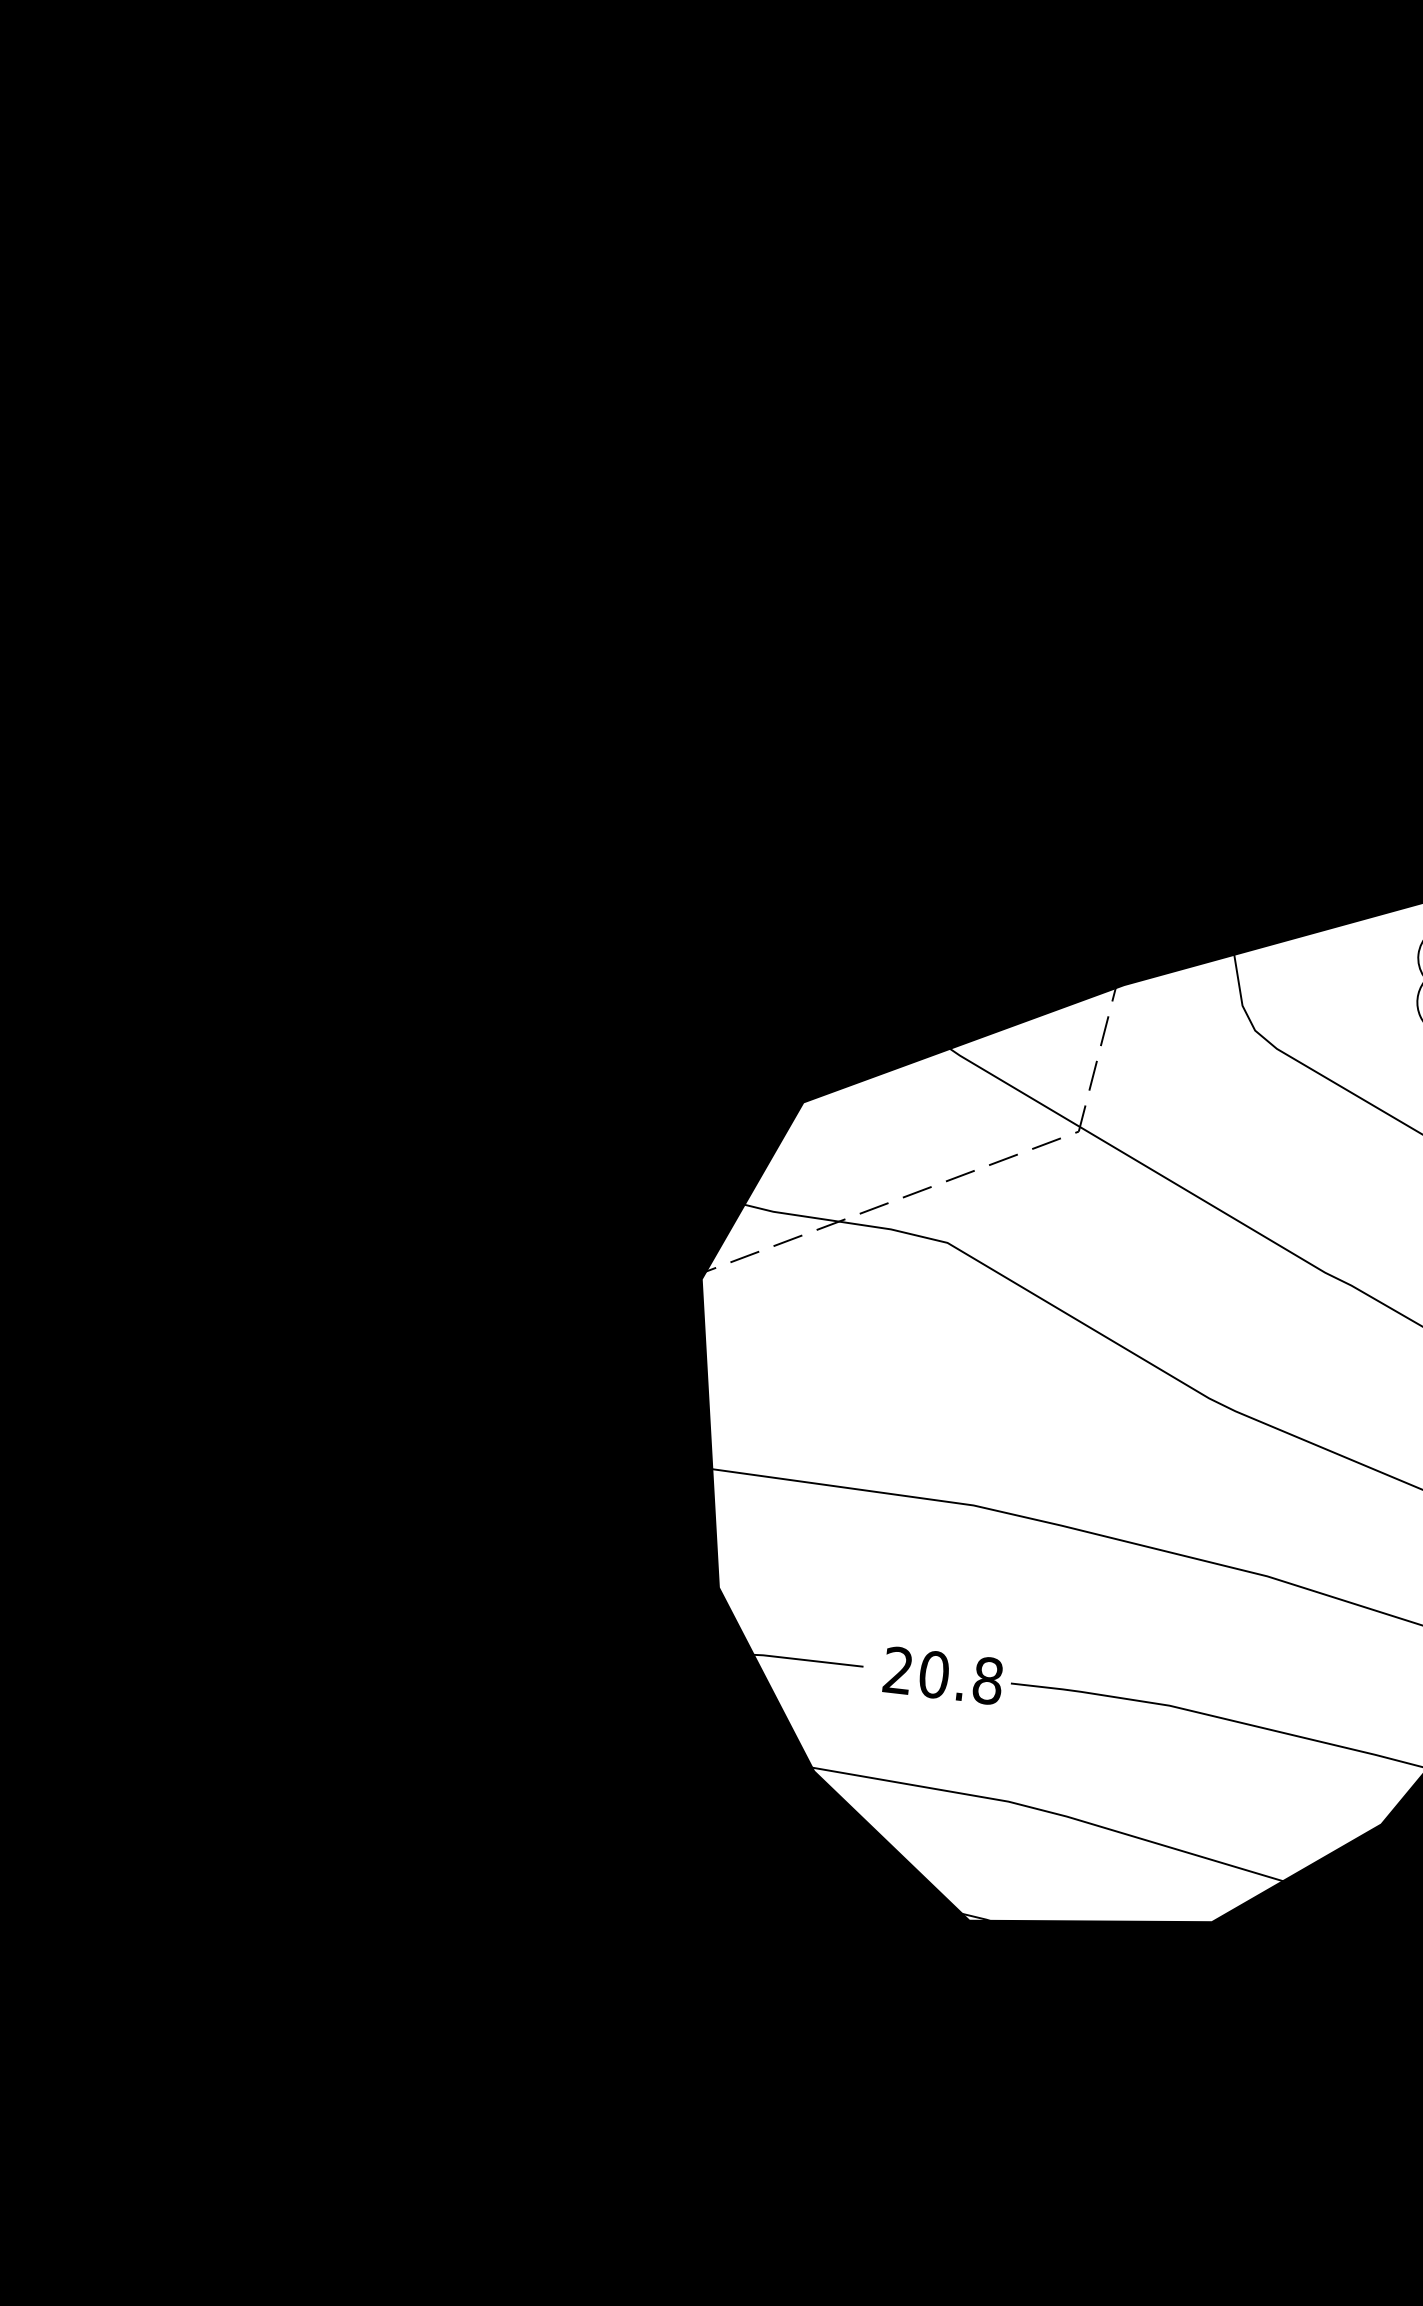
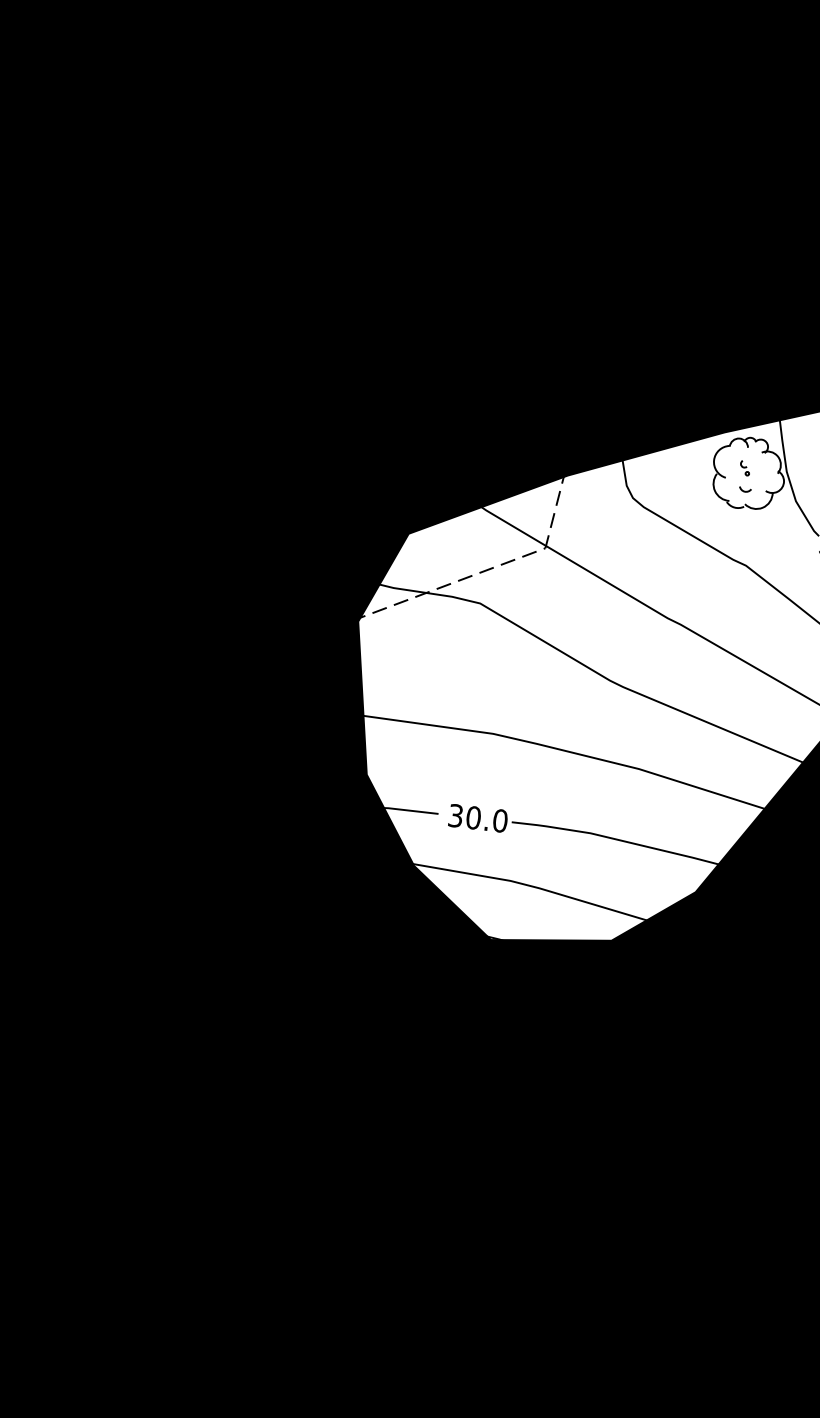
text: (941, 1675) -> (477, 818), 20.8 -> 30.0

